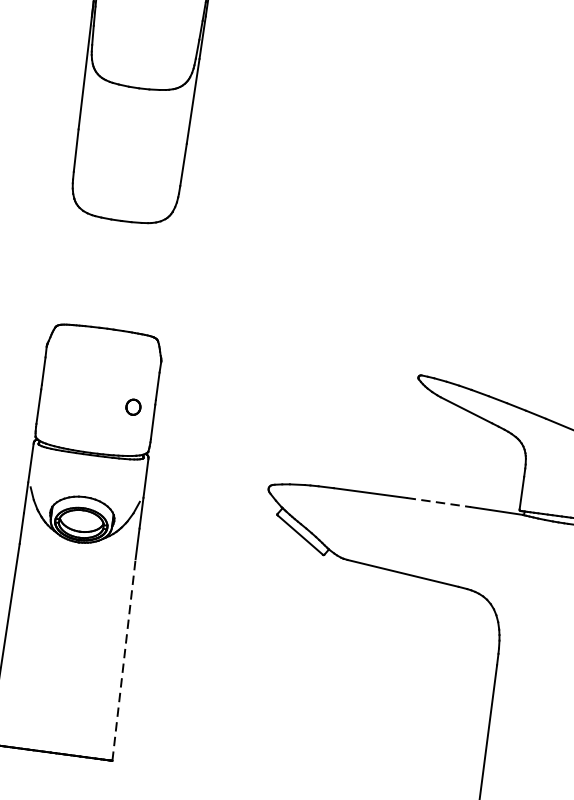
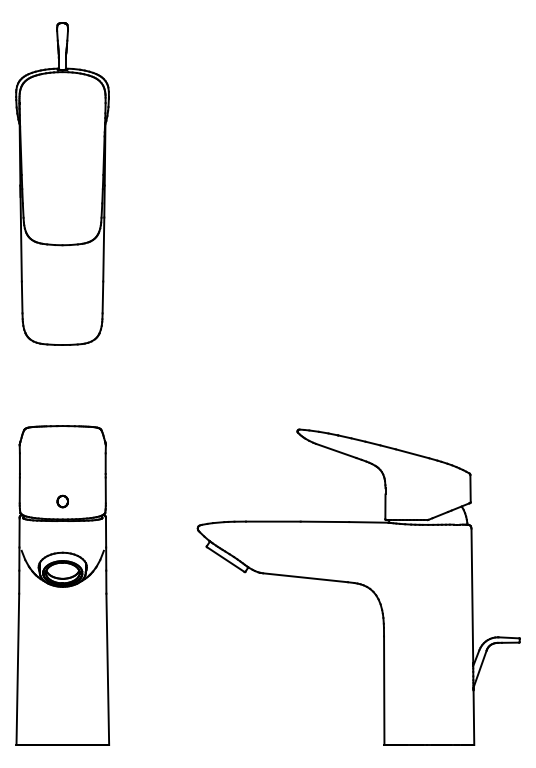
part: (133, 407) -> (62, 501), moved
line: (439, 502) -> (325, 521), dashed -> solid
line: (123, 660) -> (107, 669), dashed -> solid

